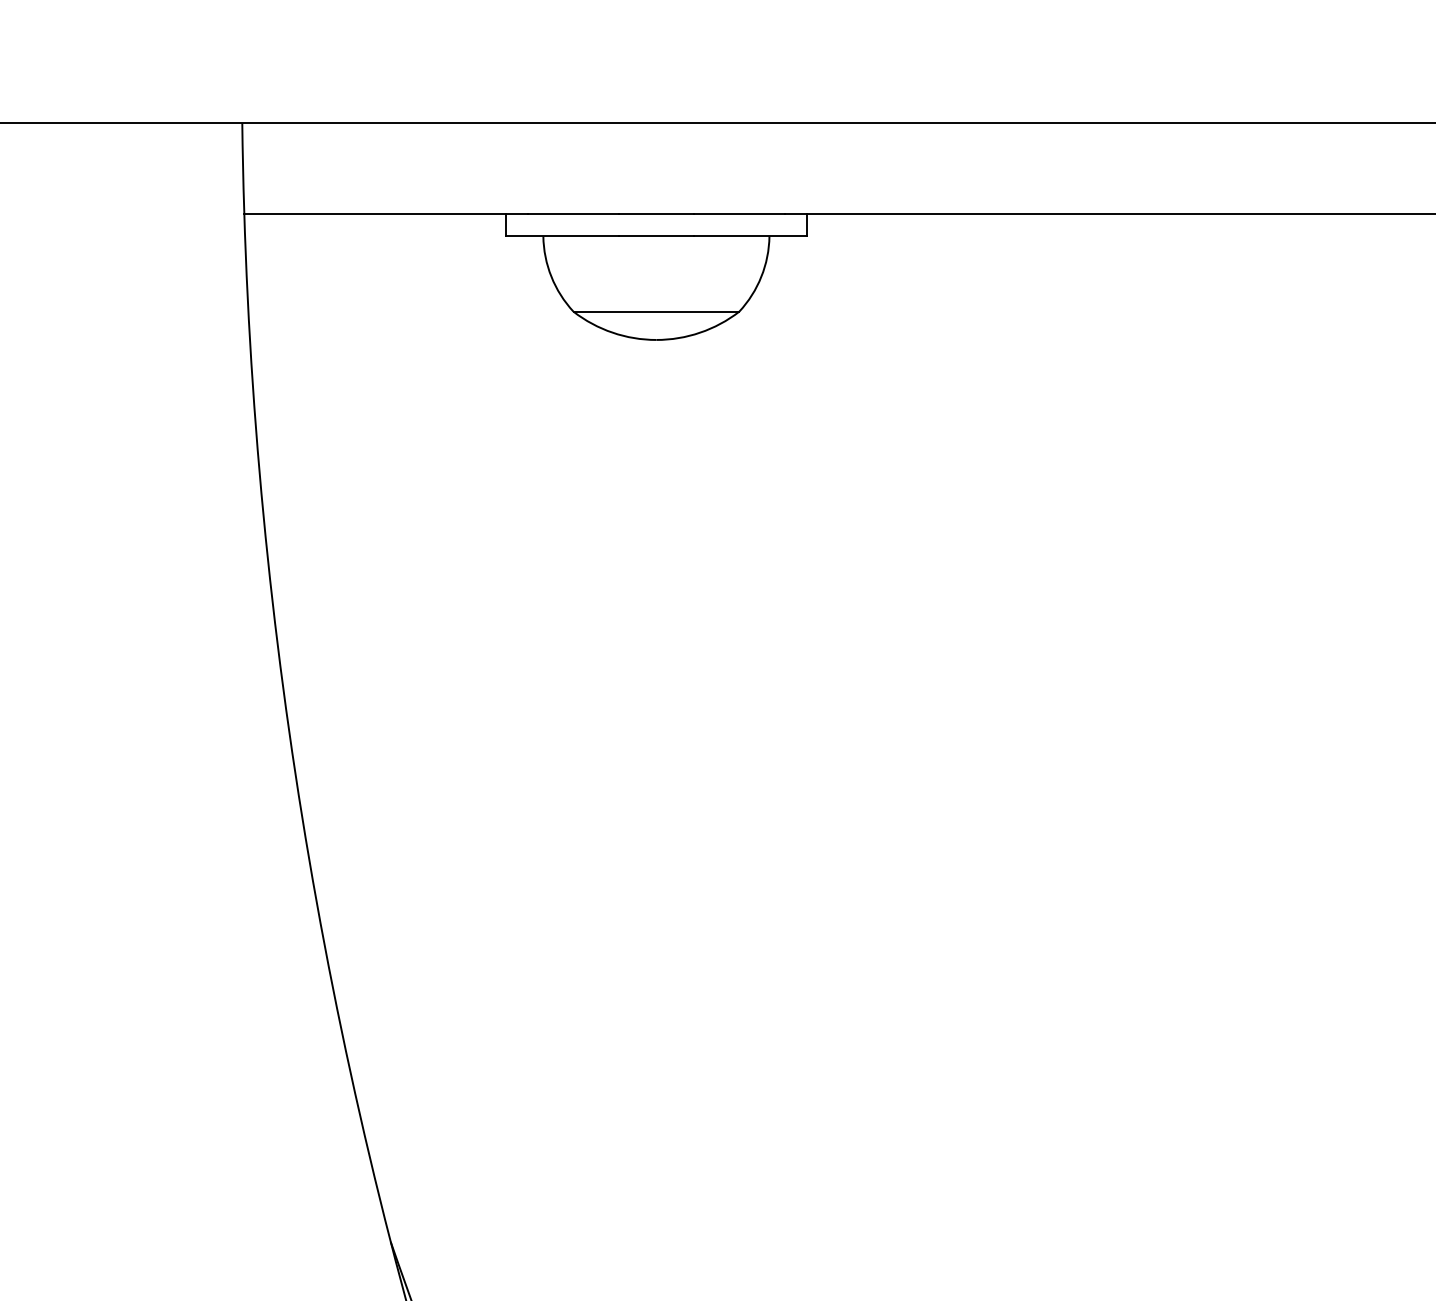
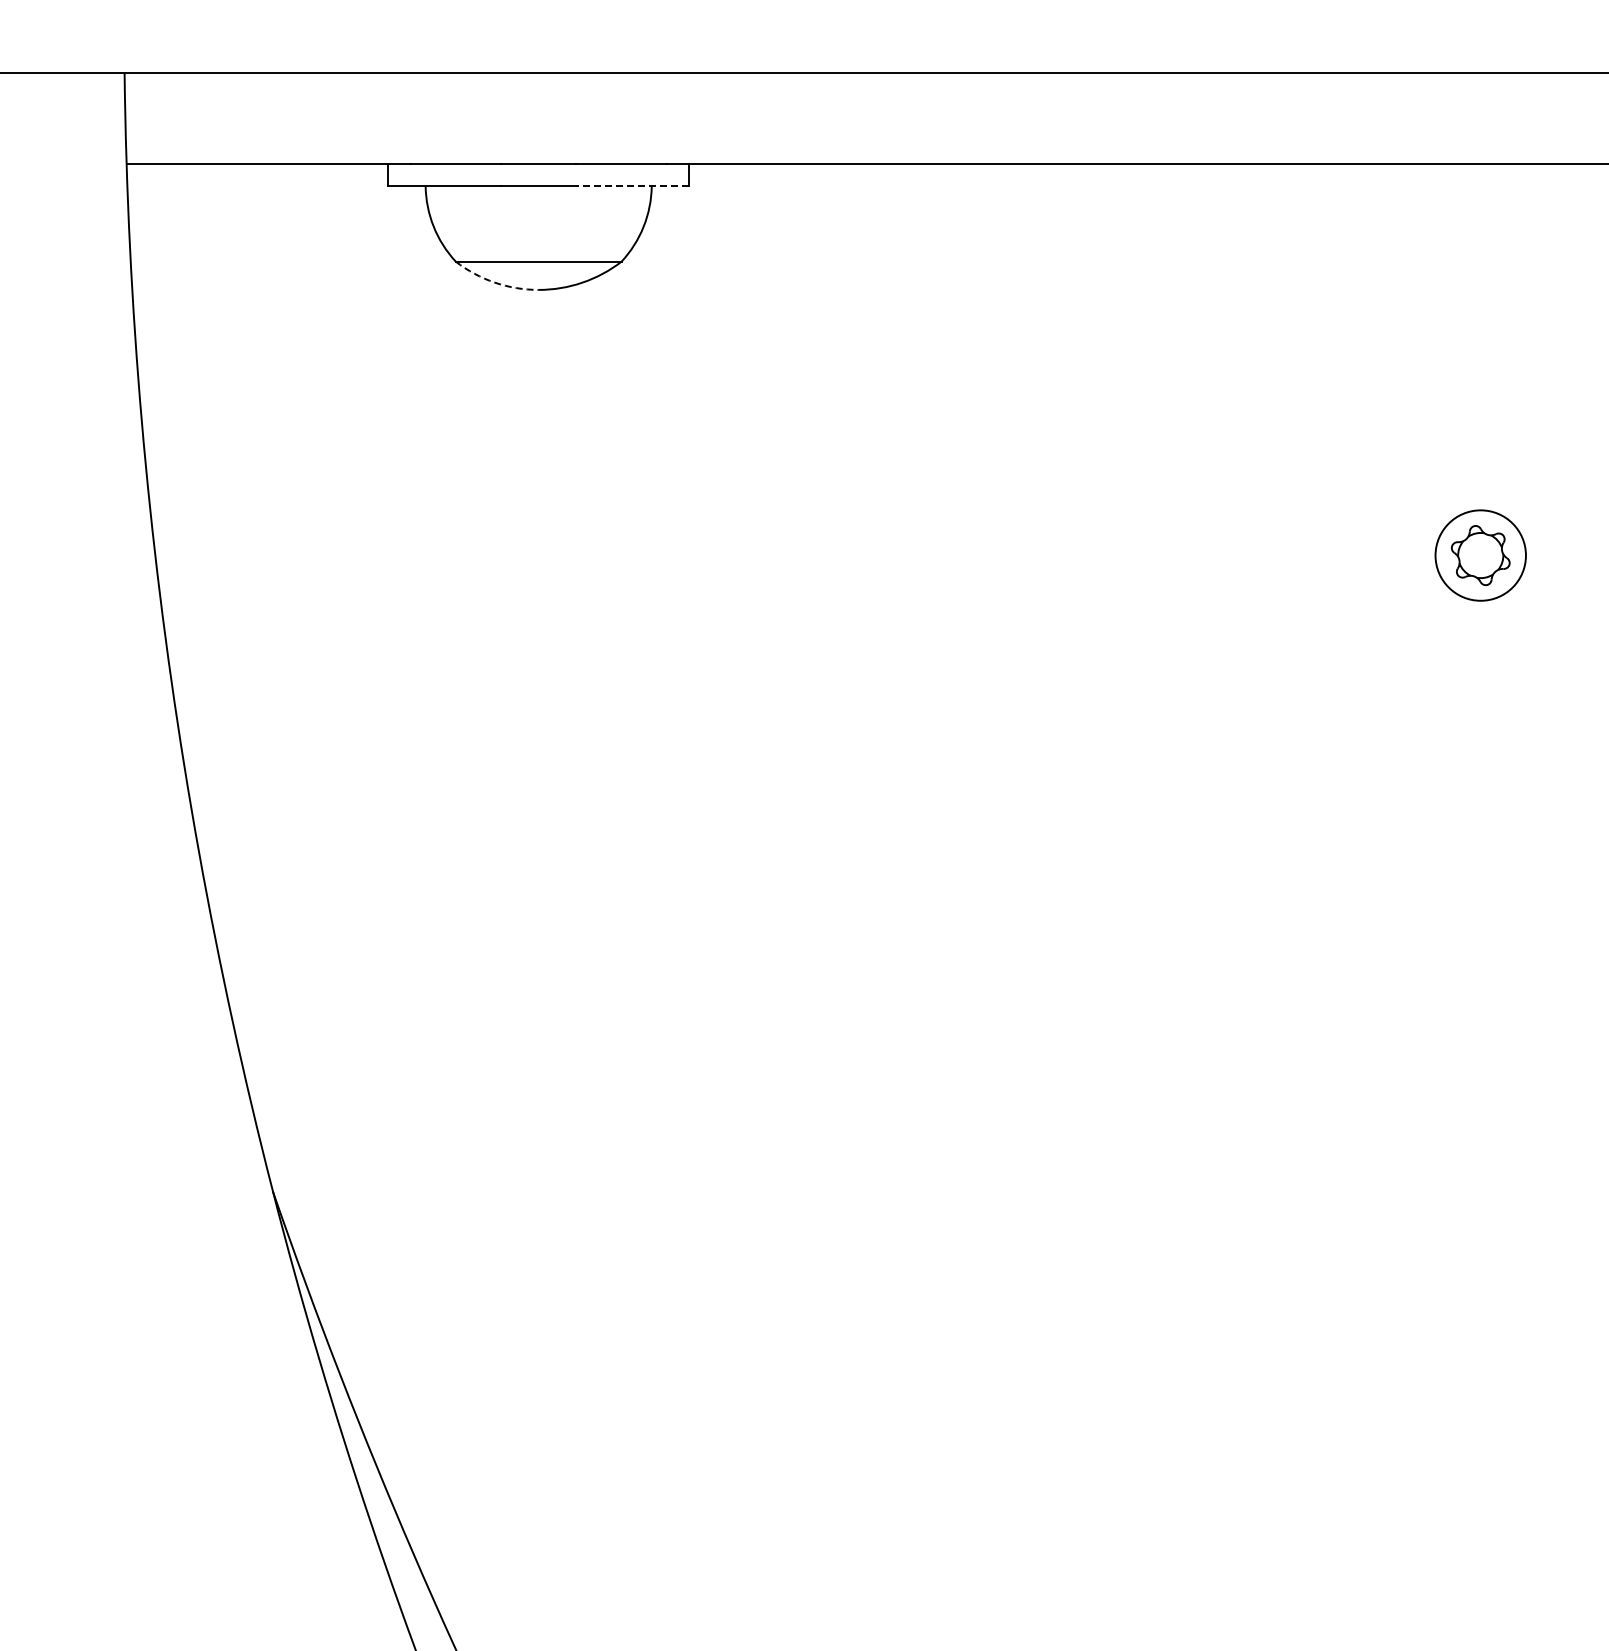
line: (750, 236) -> (632, 186), solid -> dashed
arc: (612, 332) -> (494, 282), solid -> dashed

